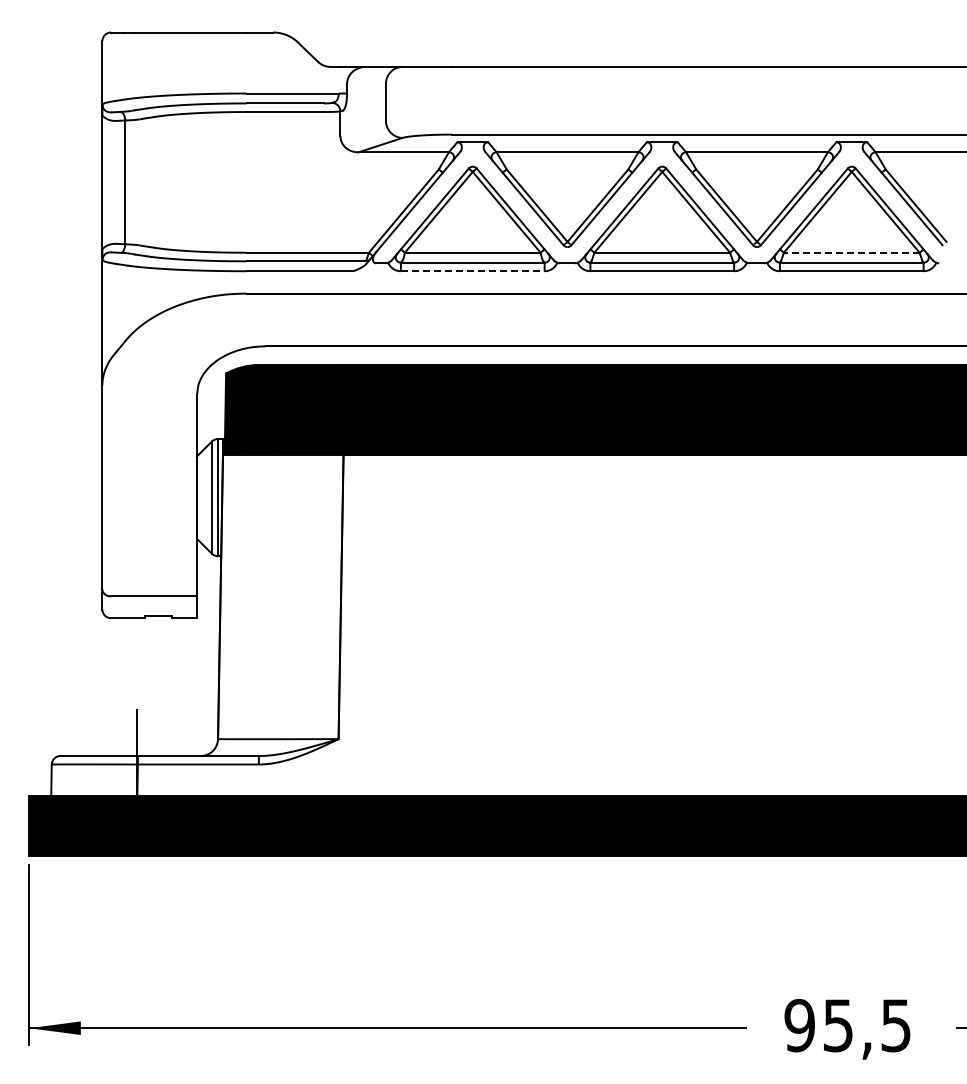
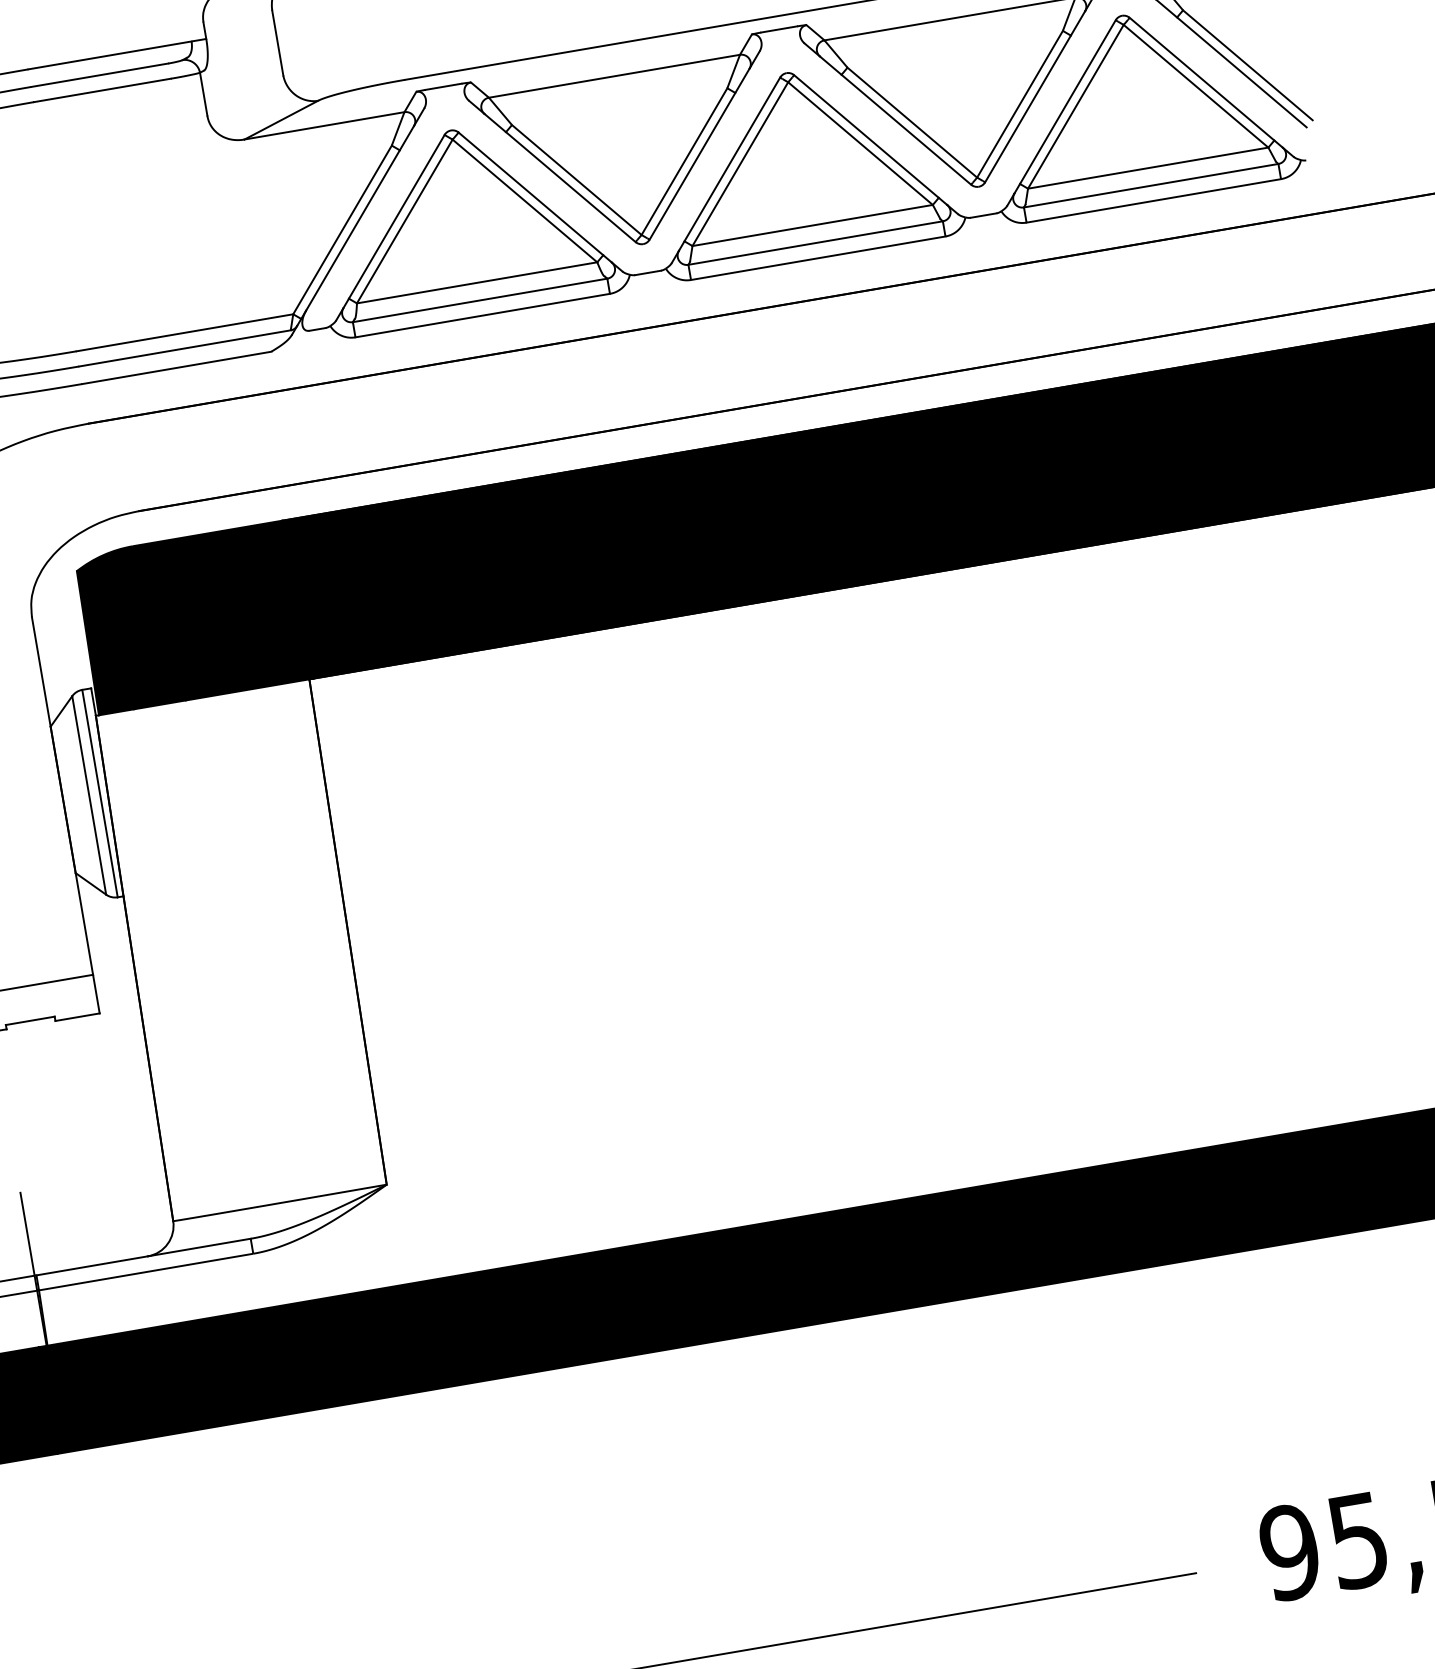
line: (851, 252) -> (1147, 167), dashed -> solid
line: (472, 271) -> (482, 316), dashed -> solid

